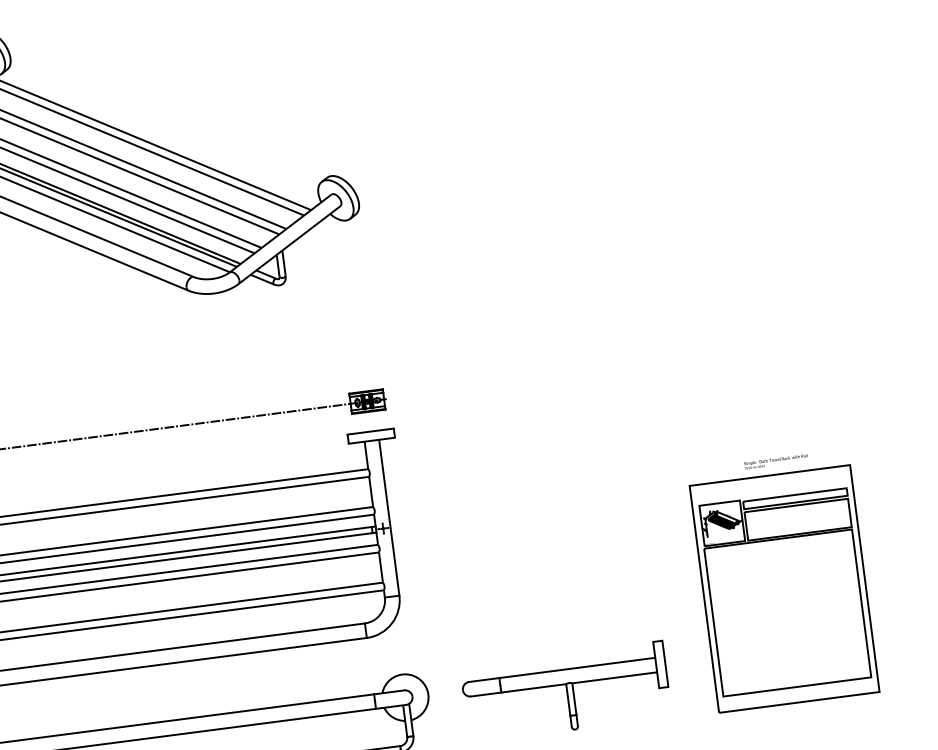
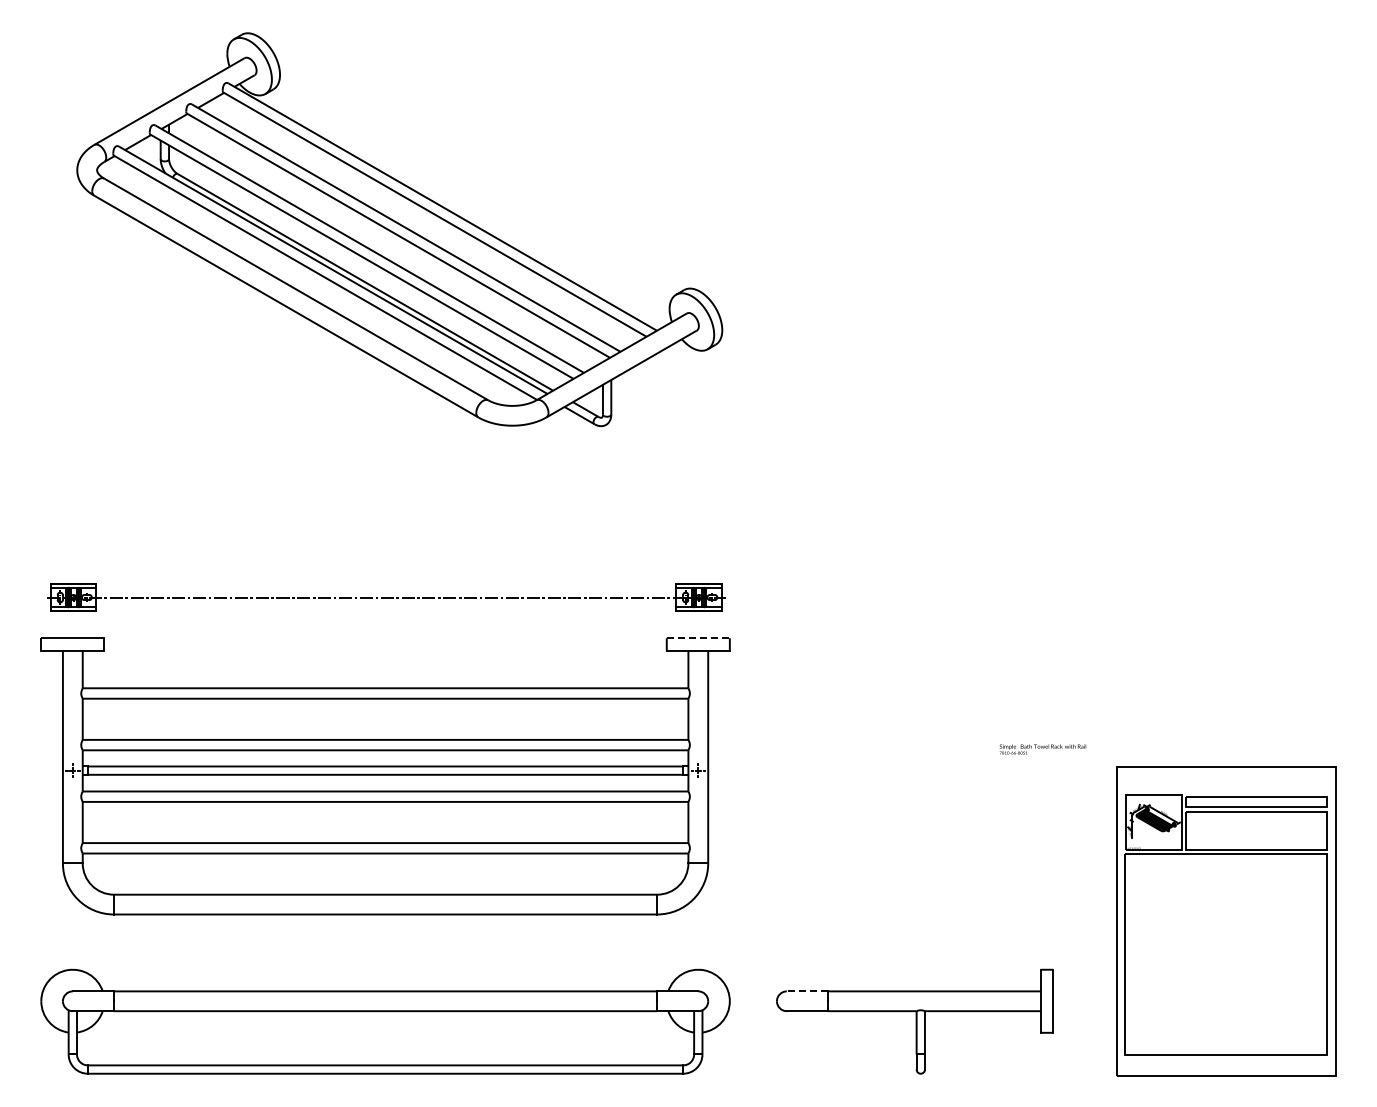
line: (370, 431) -> (698, 638), solid -> dashed
text: (775, 461) -> (1042, 749), moved
line: (484, 680) -> (807, 991), solid -> dashed

